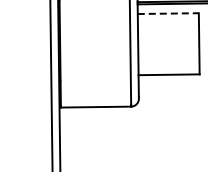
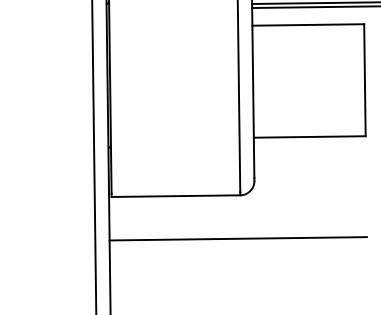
line: (168, 13) -> (308, 24), dashed -> solid
line: (129, 130) -> (237, 238), added

